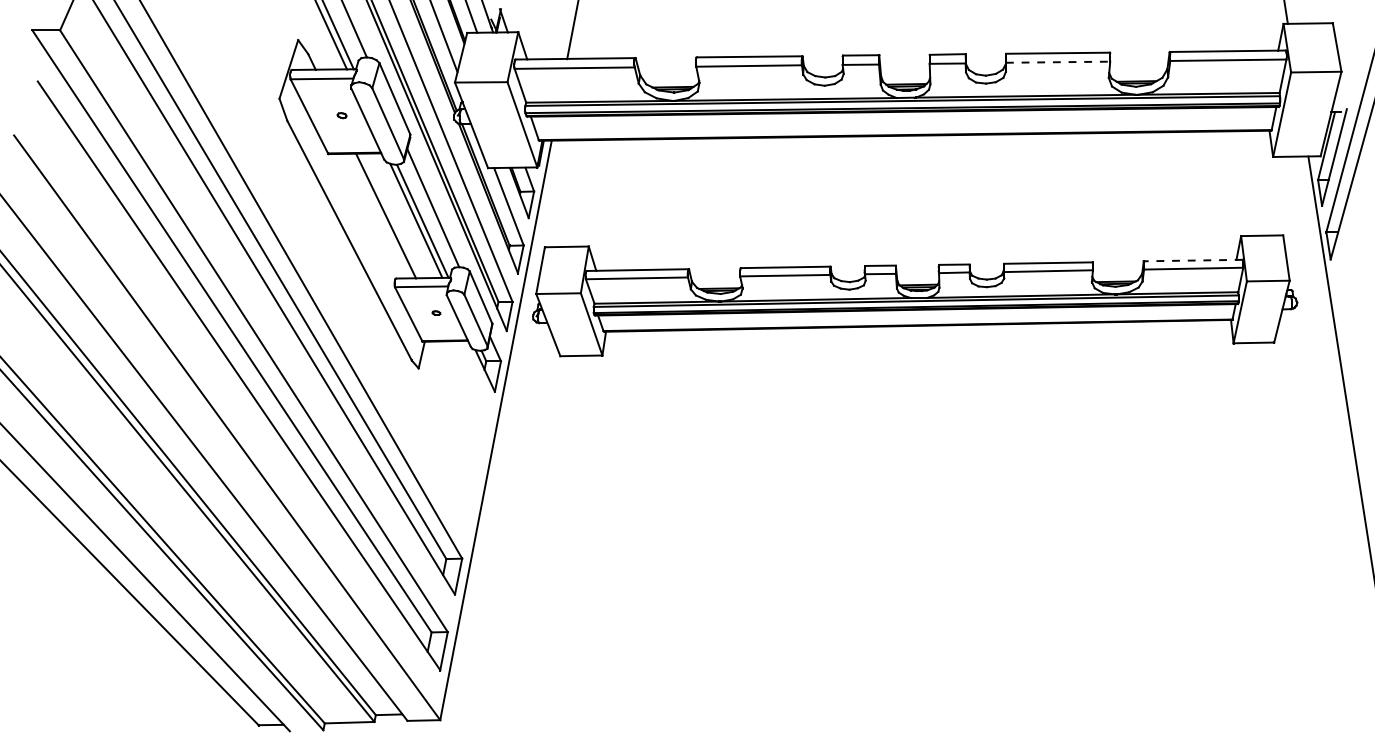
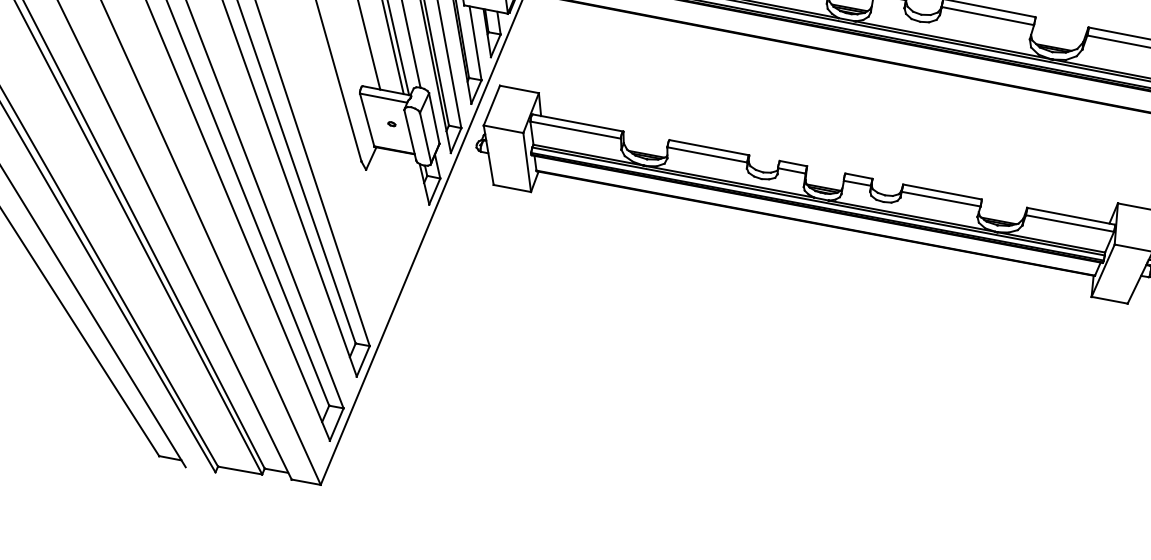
line: (1058, 62) -> (988, 16), dashed -> solid
line: (1192, 260) -> (1070, 216), dashed -> solid

